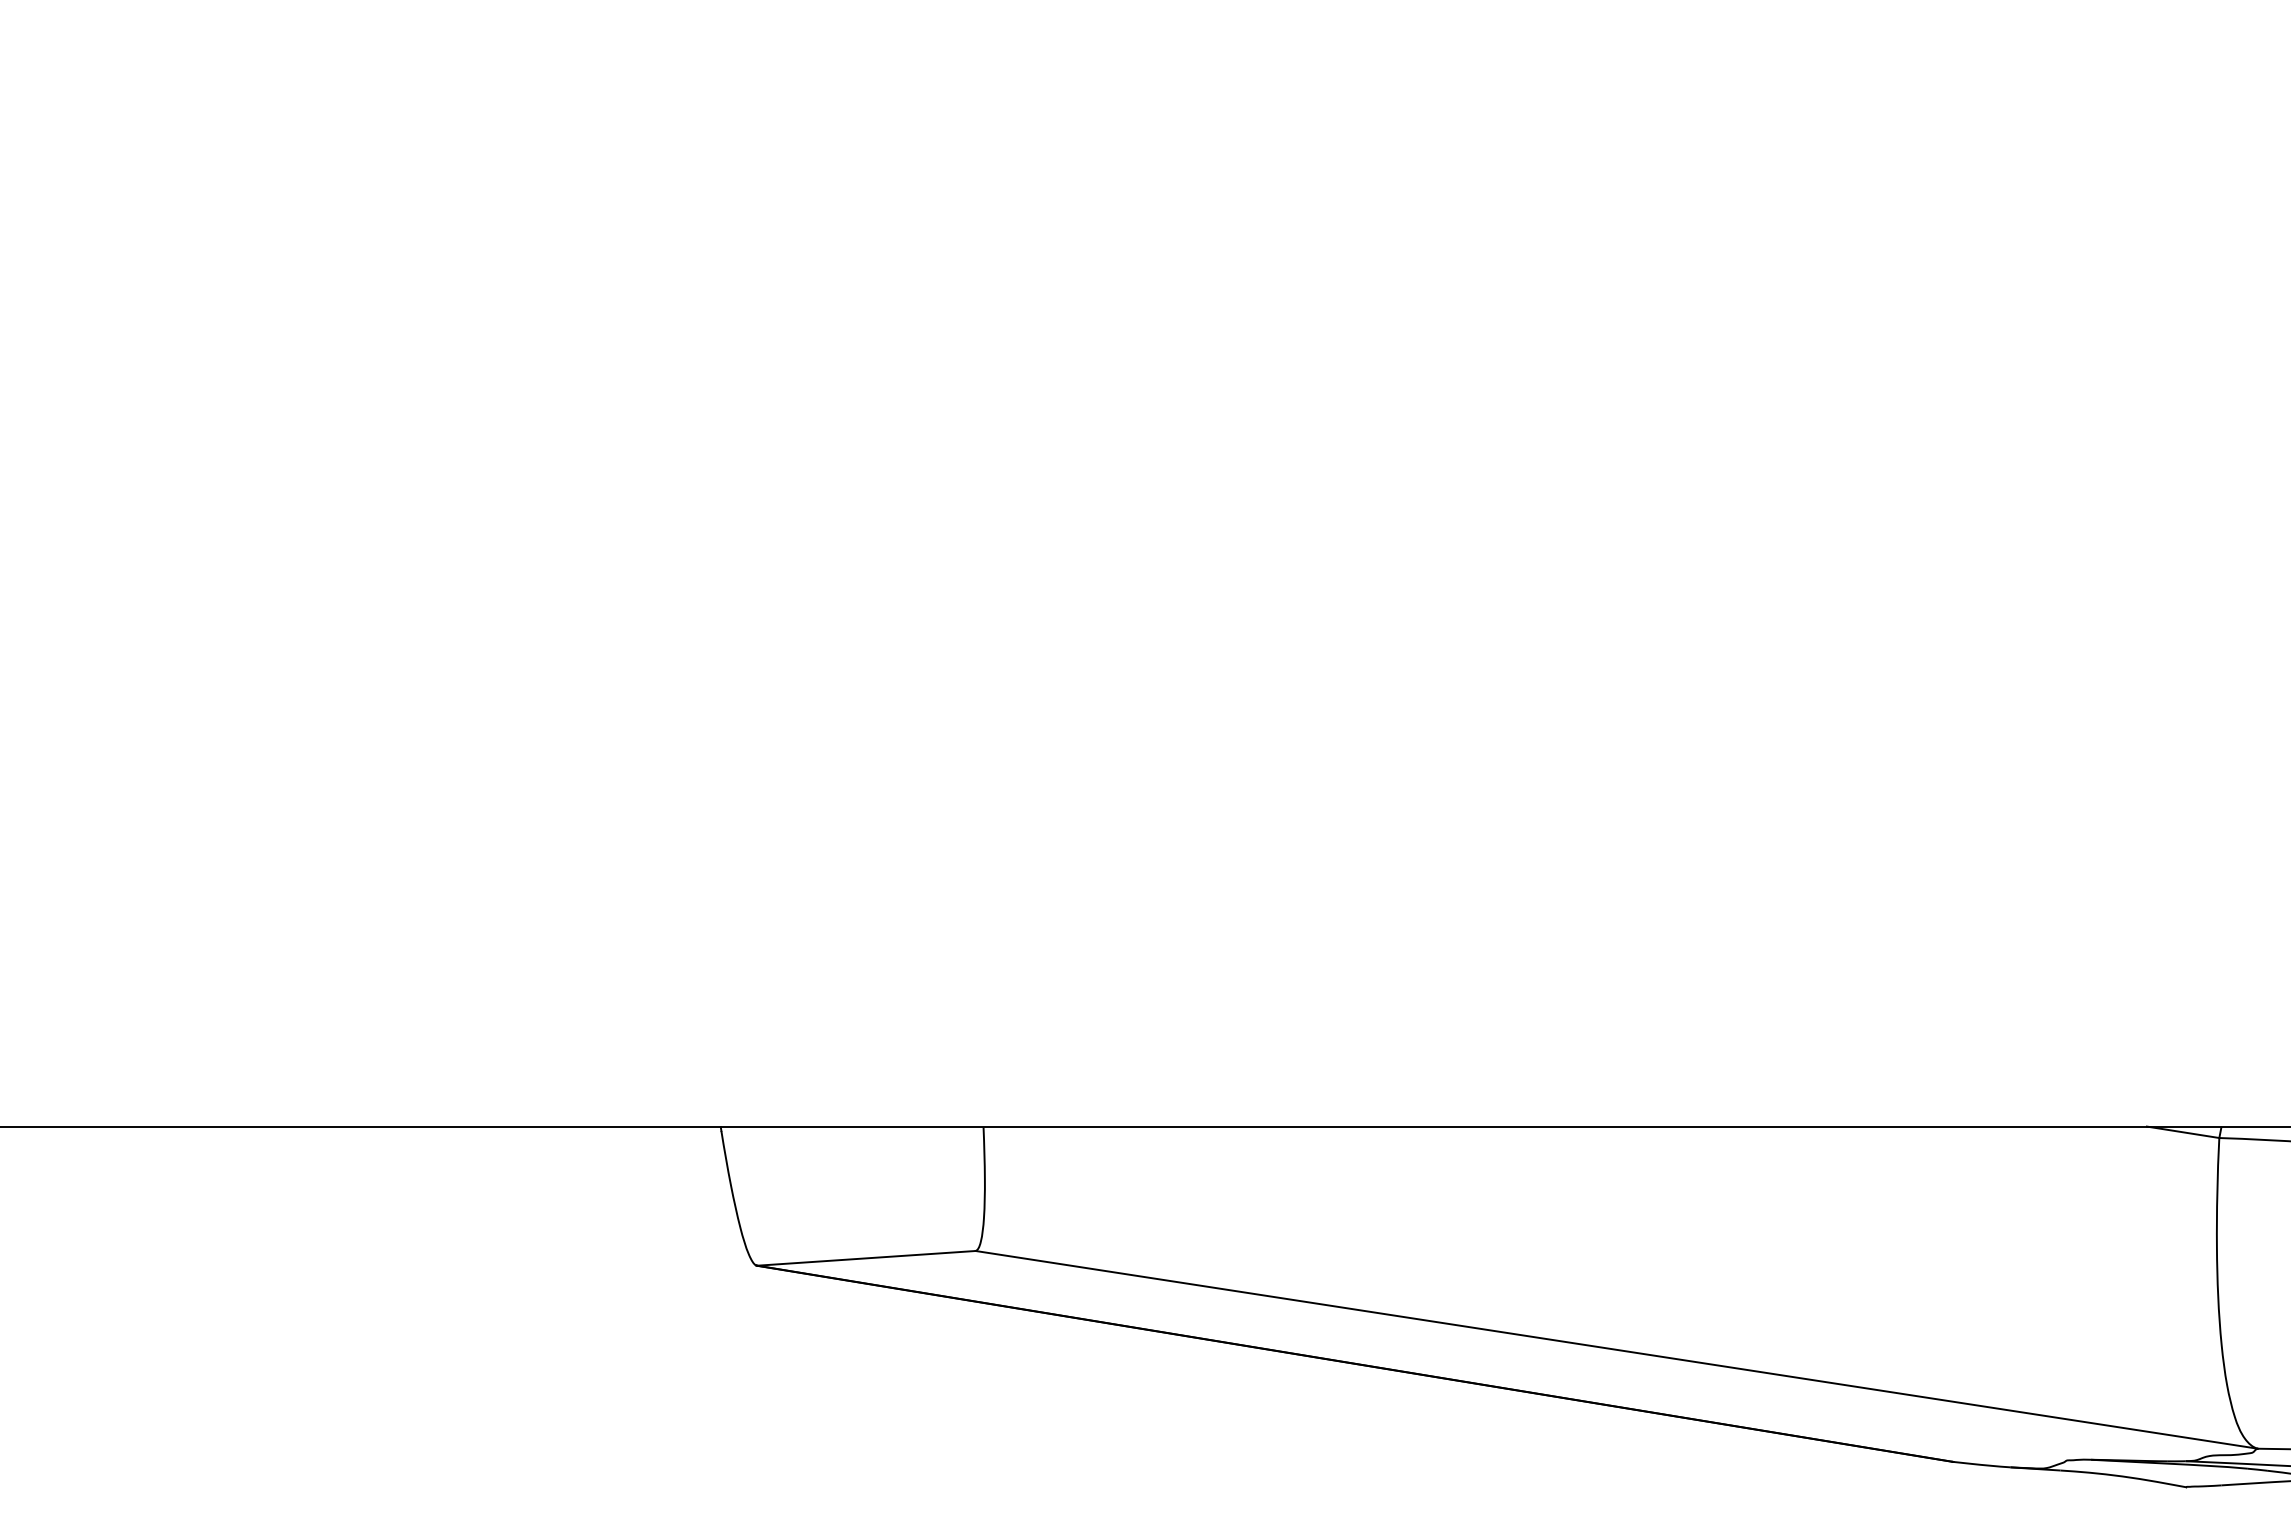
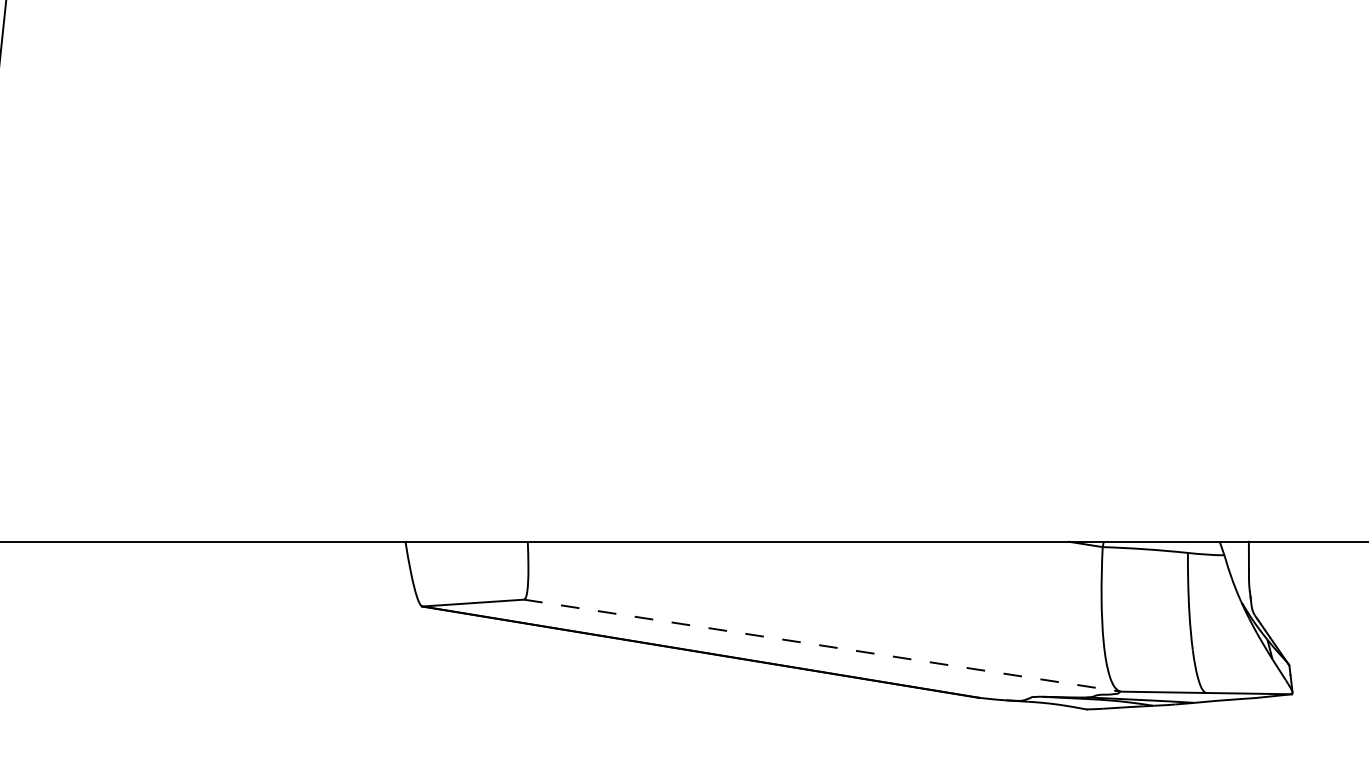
line: (1616, 1349) -> (822, 645), solid -> dashed

